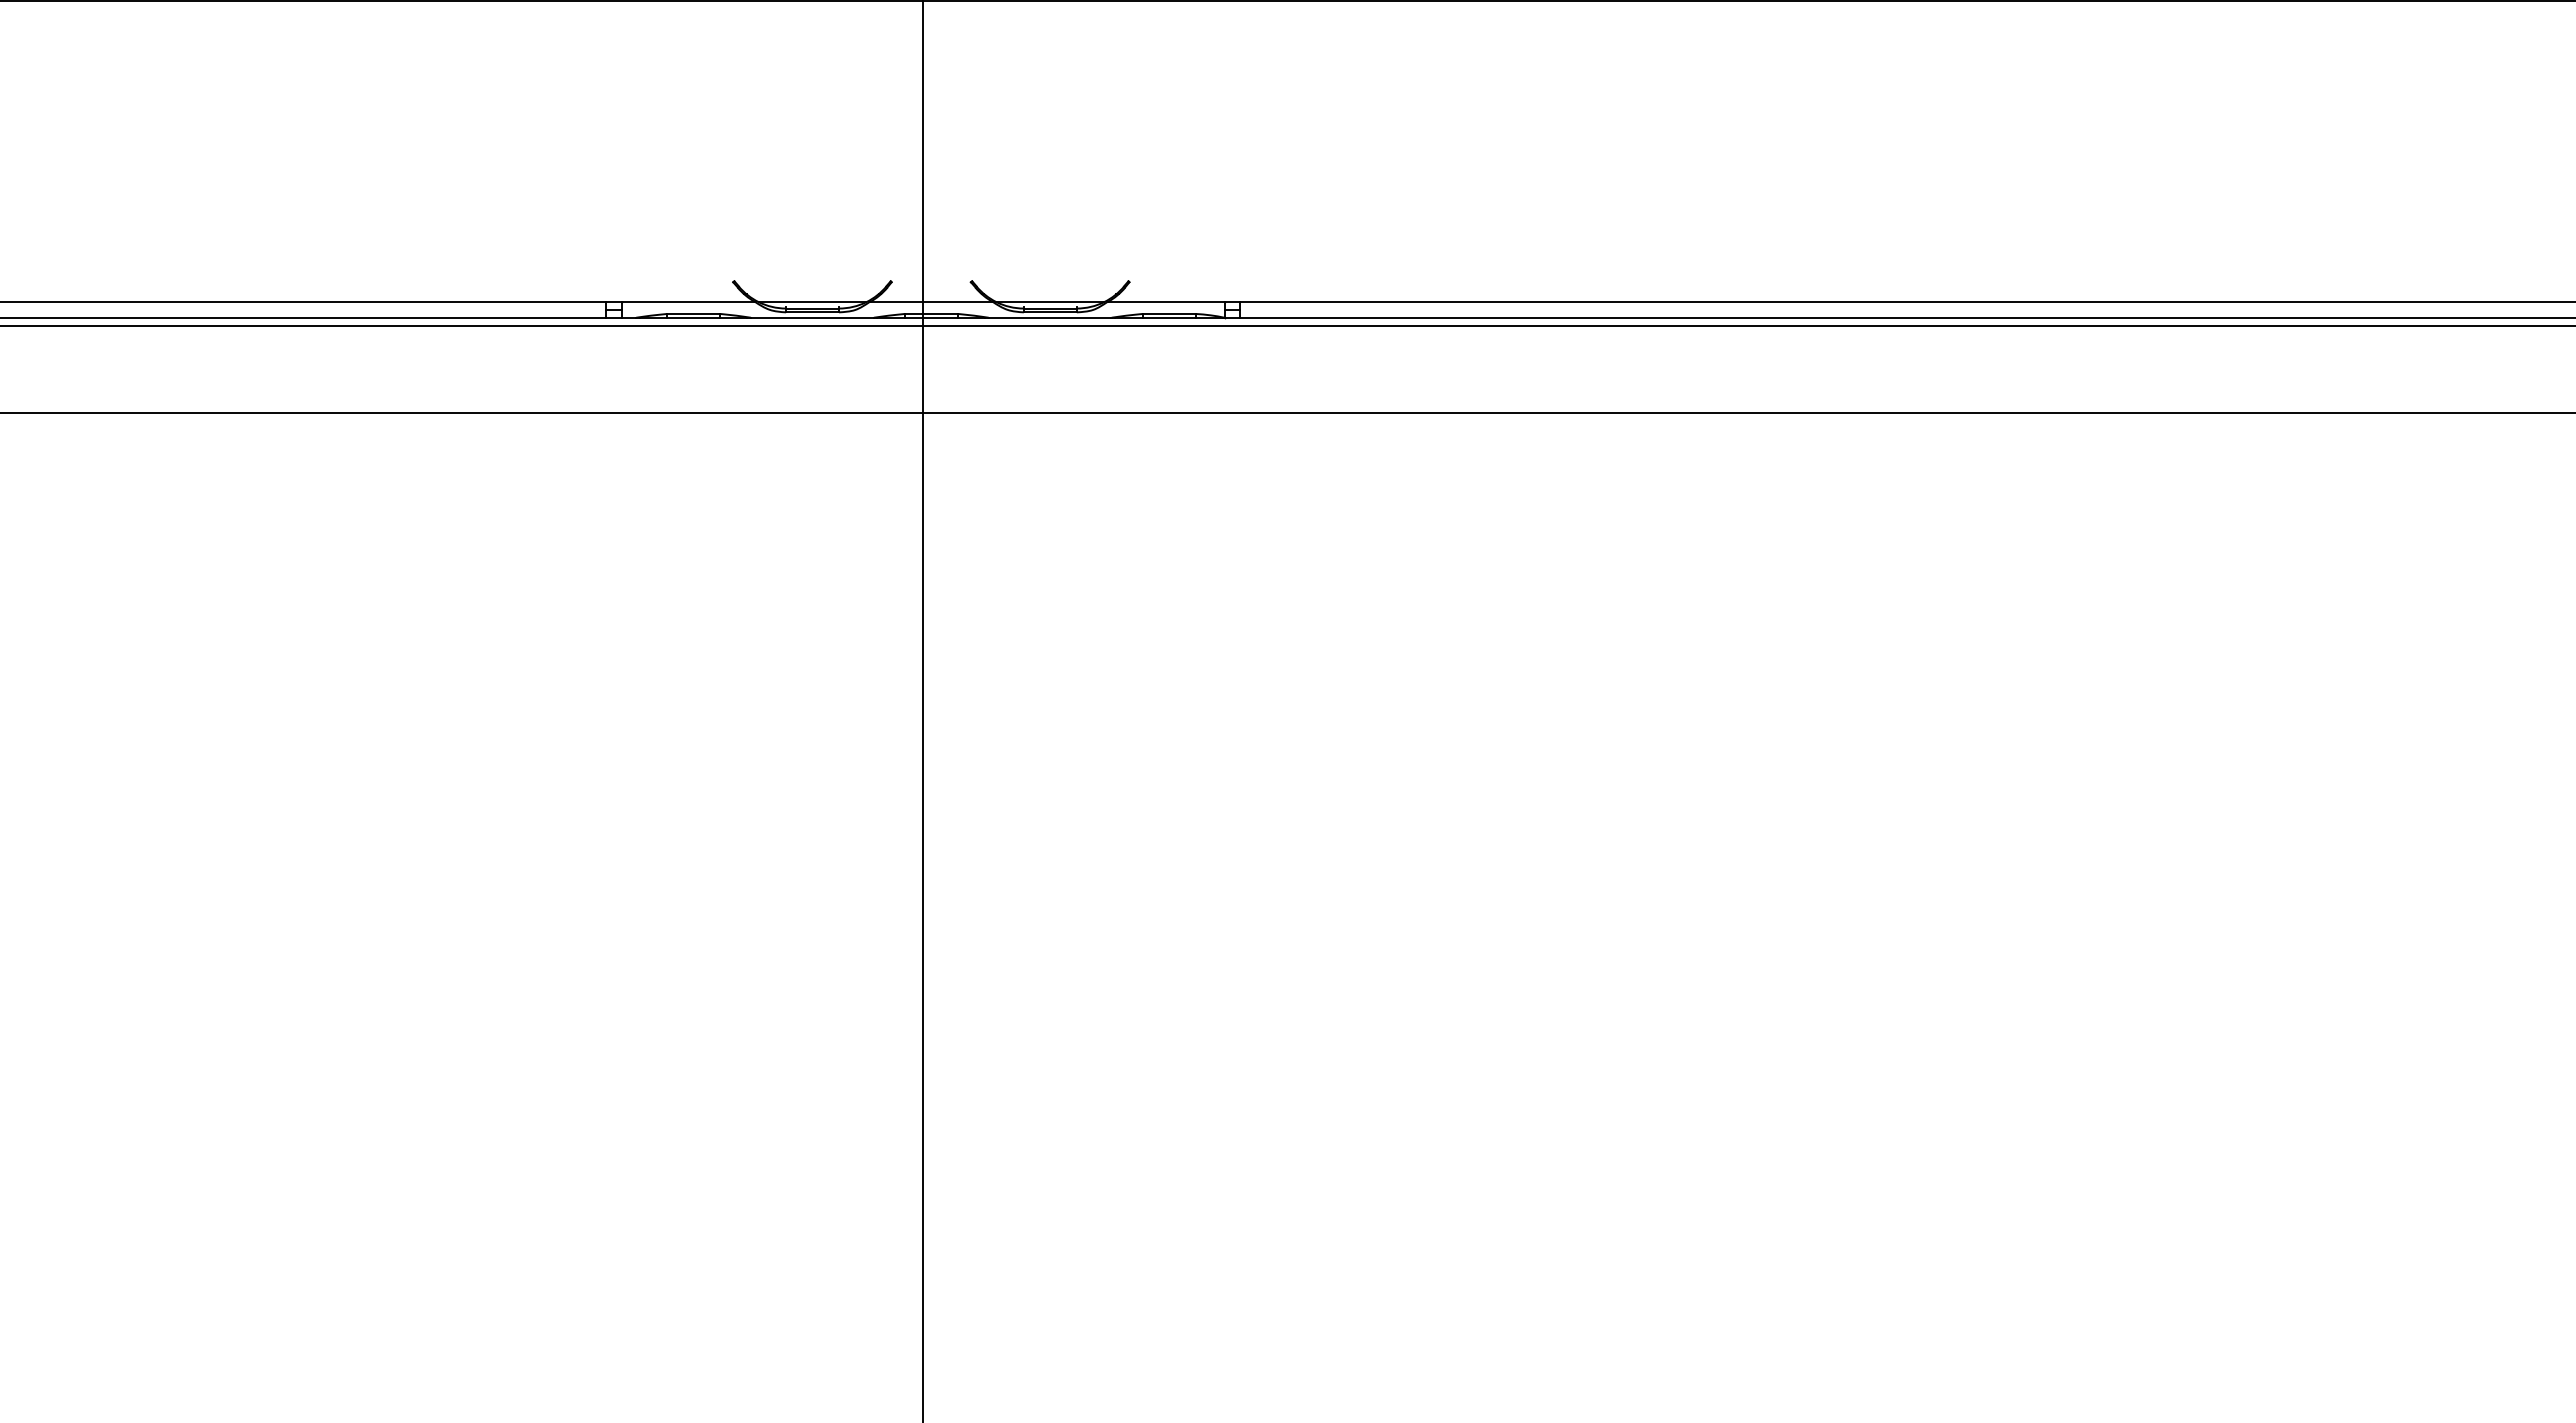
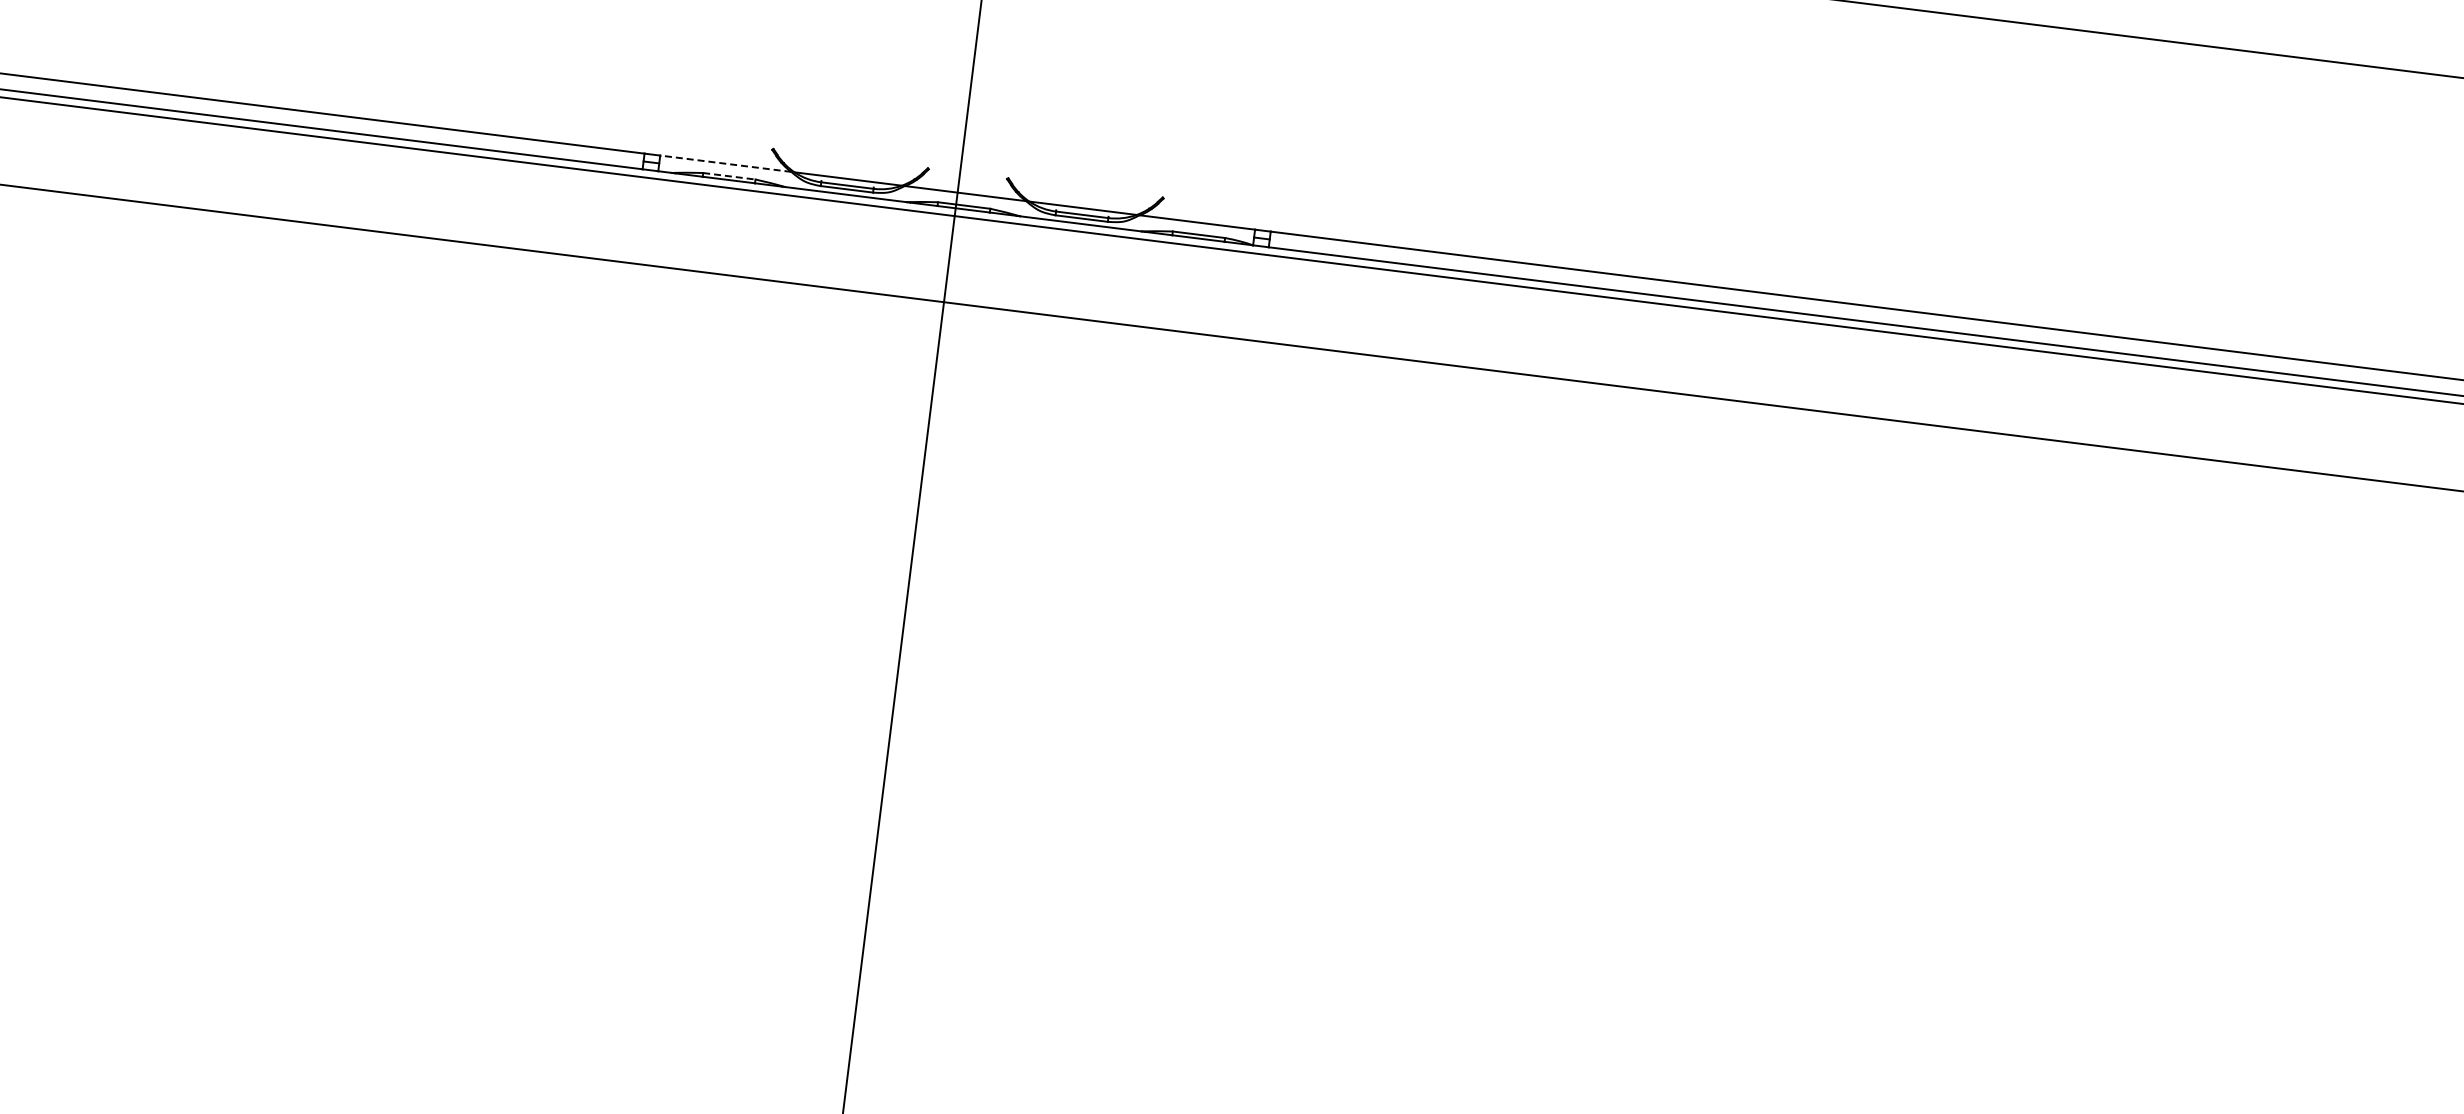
line: (688, 301) -> (725, 163), solid -> dashed
line: (694, 313) -> (730, 175), solid -> dashed

